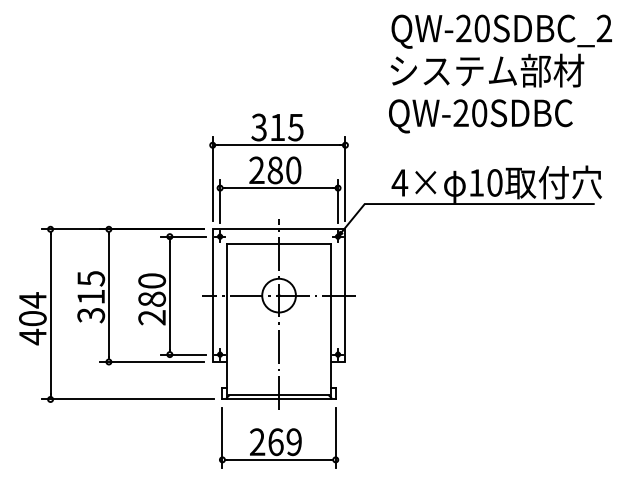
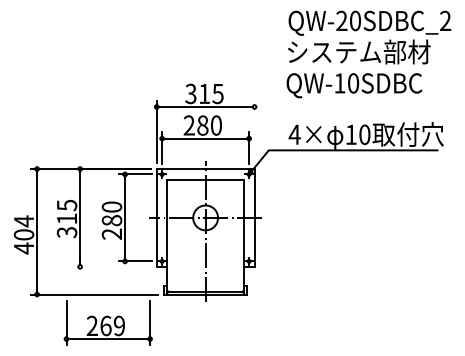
text: (460, 112) -> (339, 82), QW-20SDBC -> QW-10SDBC
line: (345, 178) -> (254, 131), removed
line: (152, 361) -> (112, 266), removed
part: (279, 437) -> (108, 322), moved

